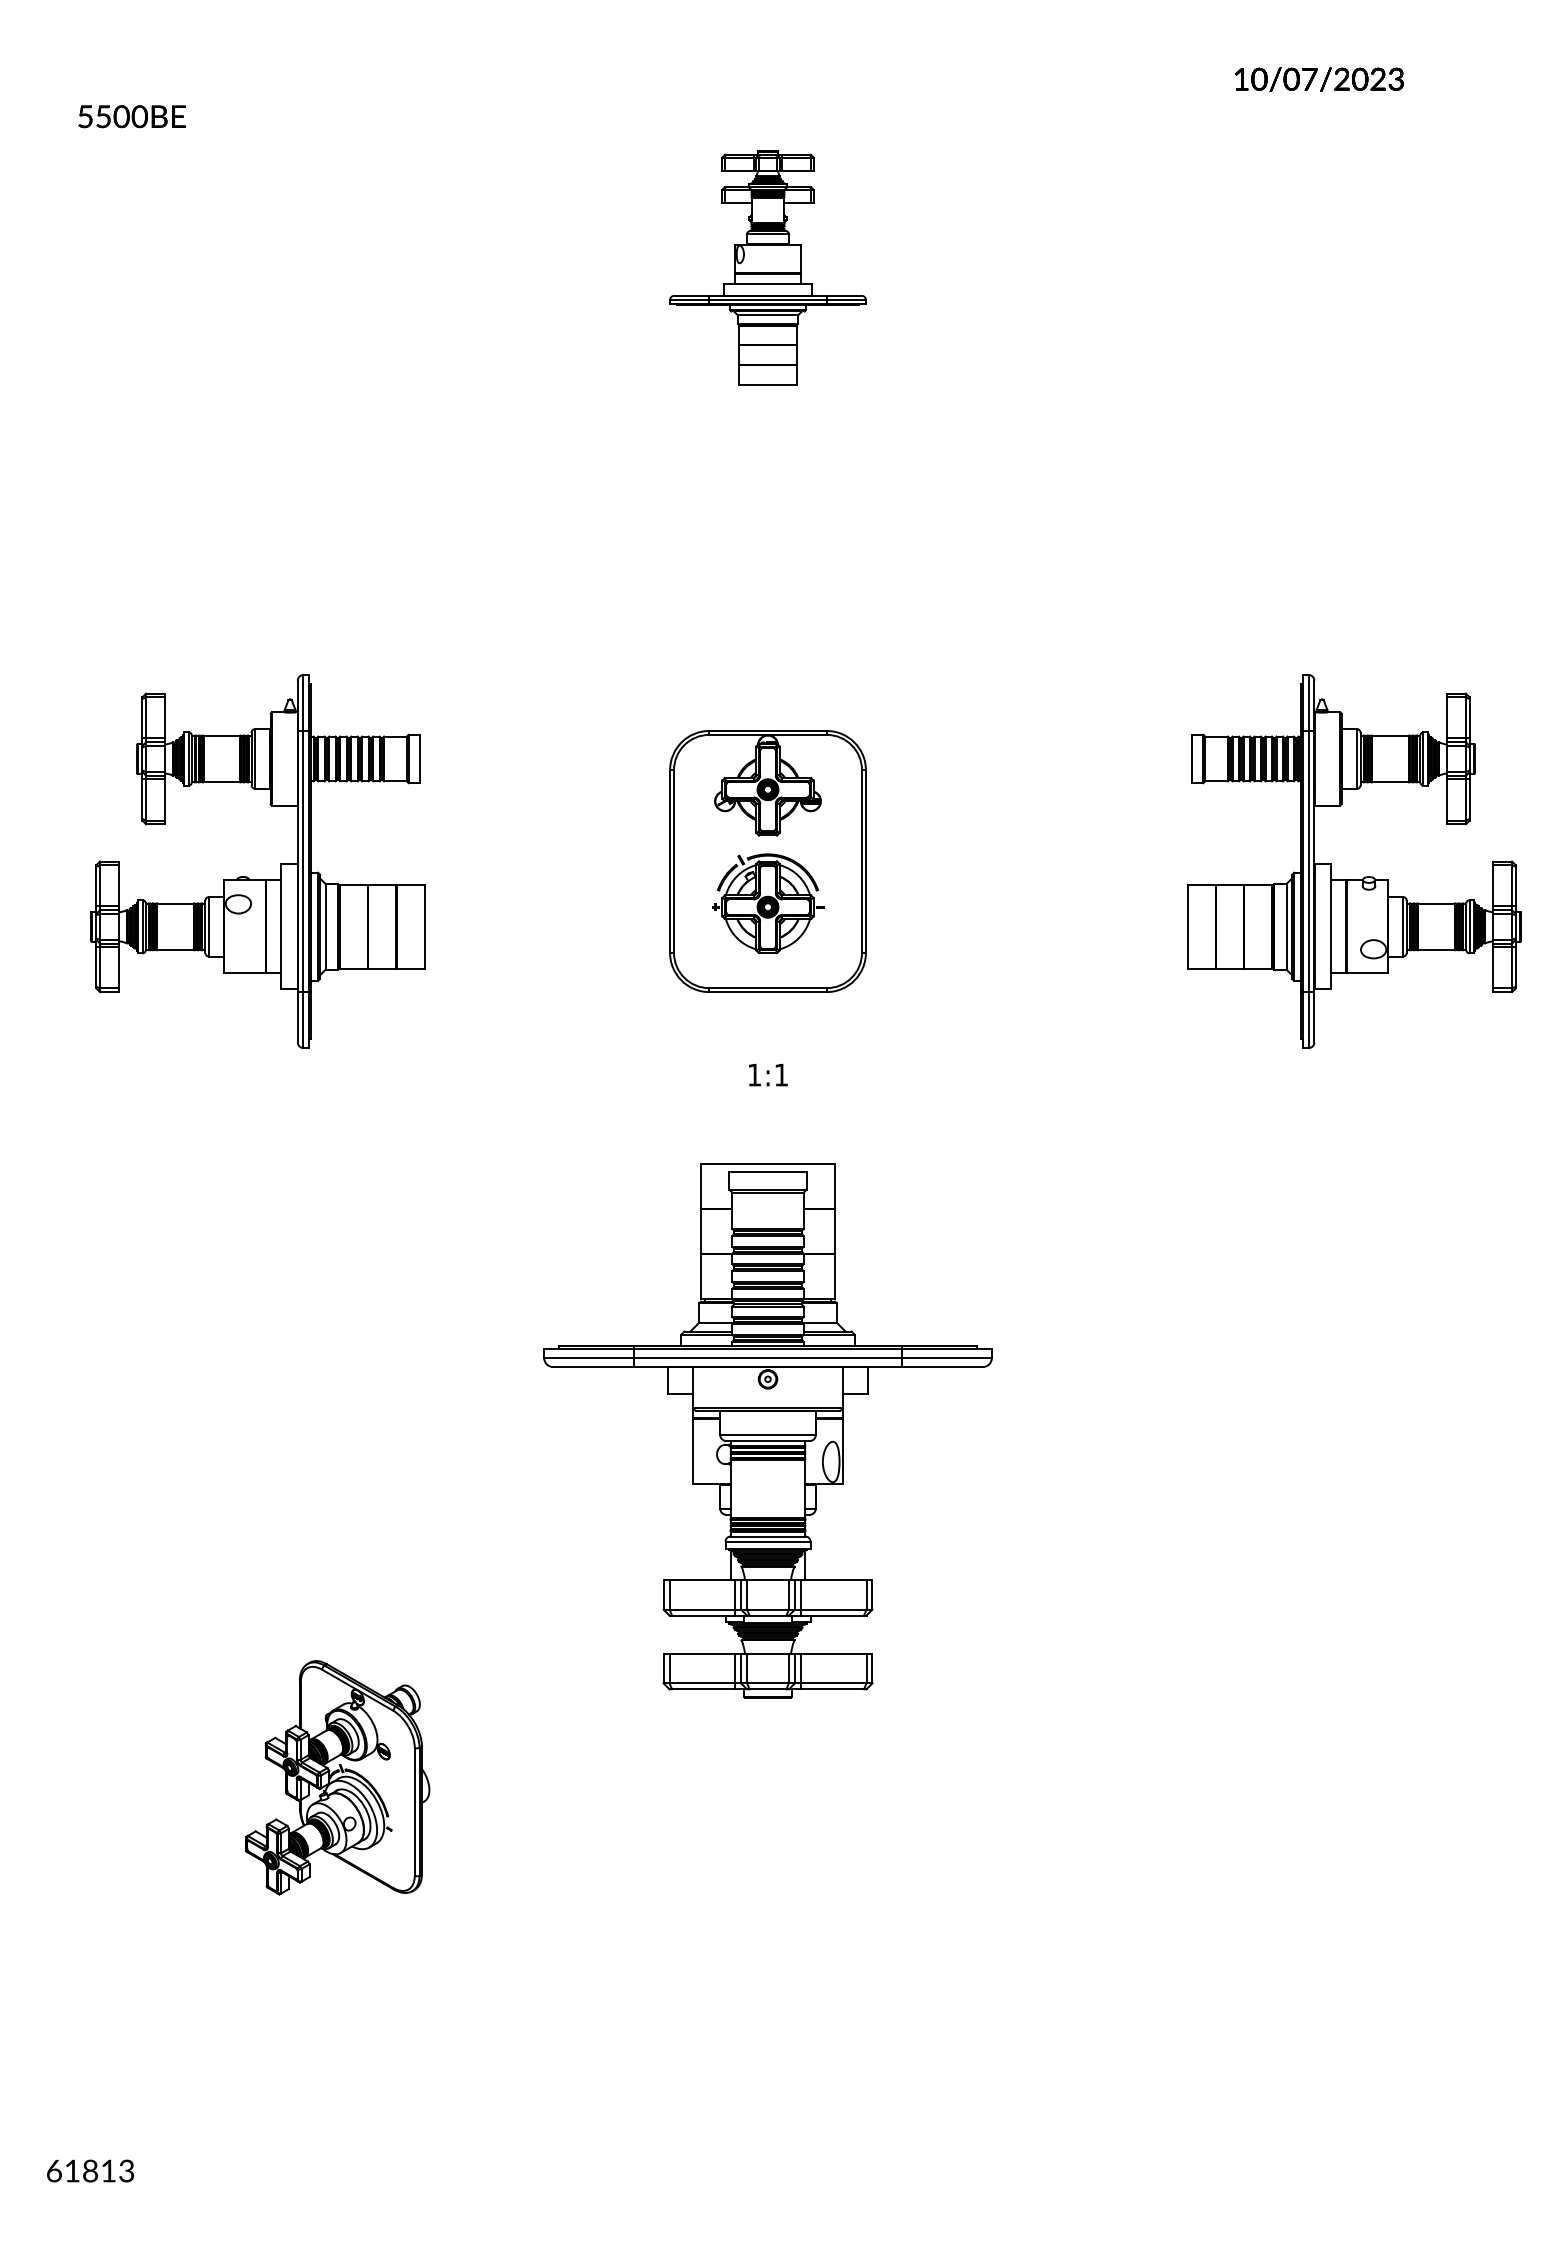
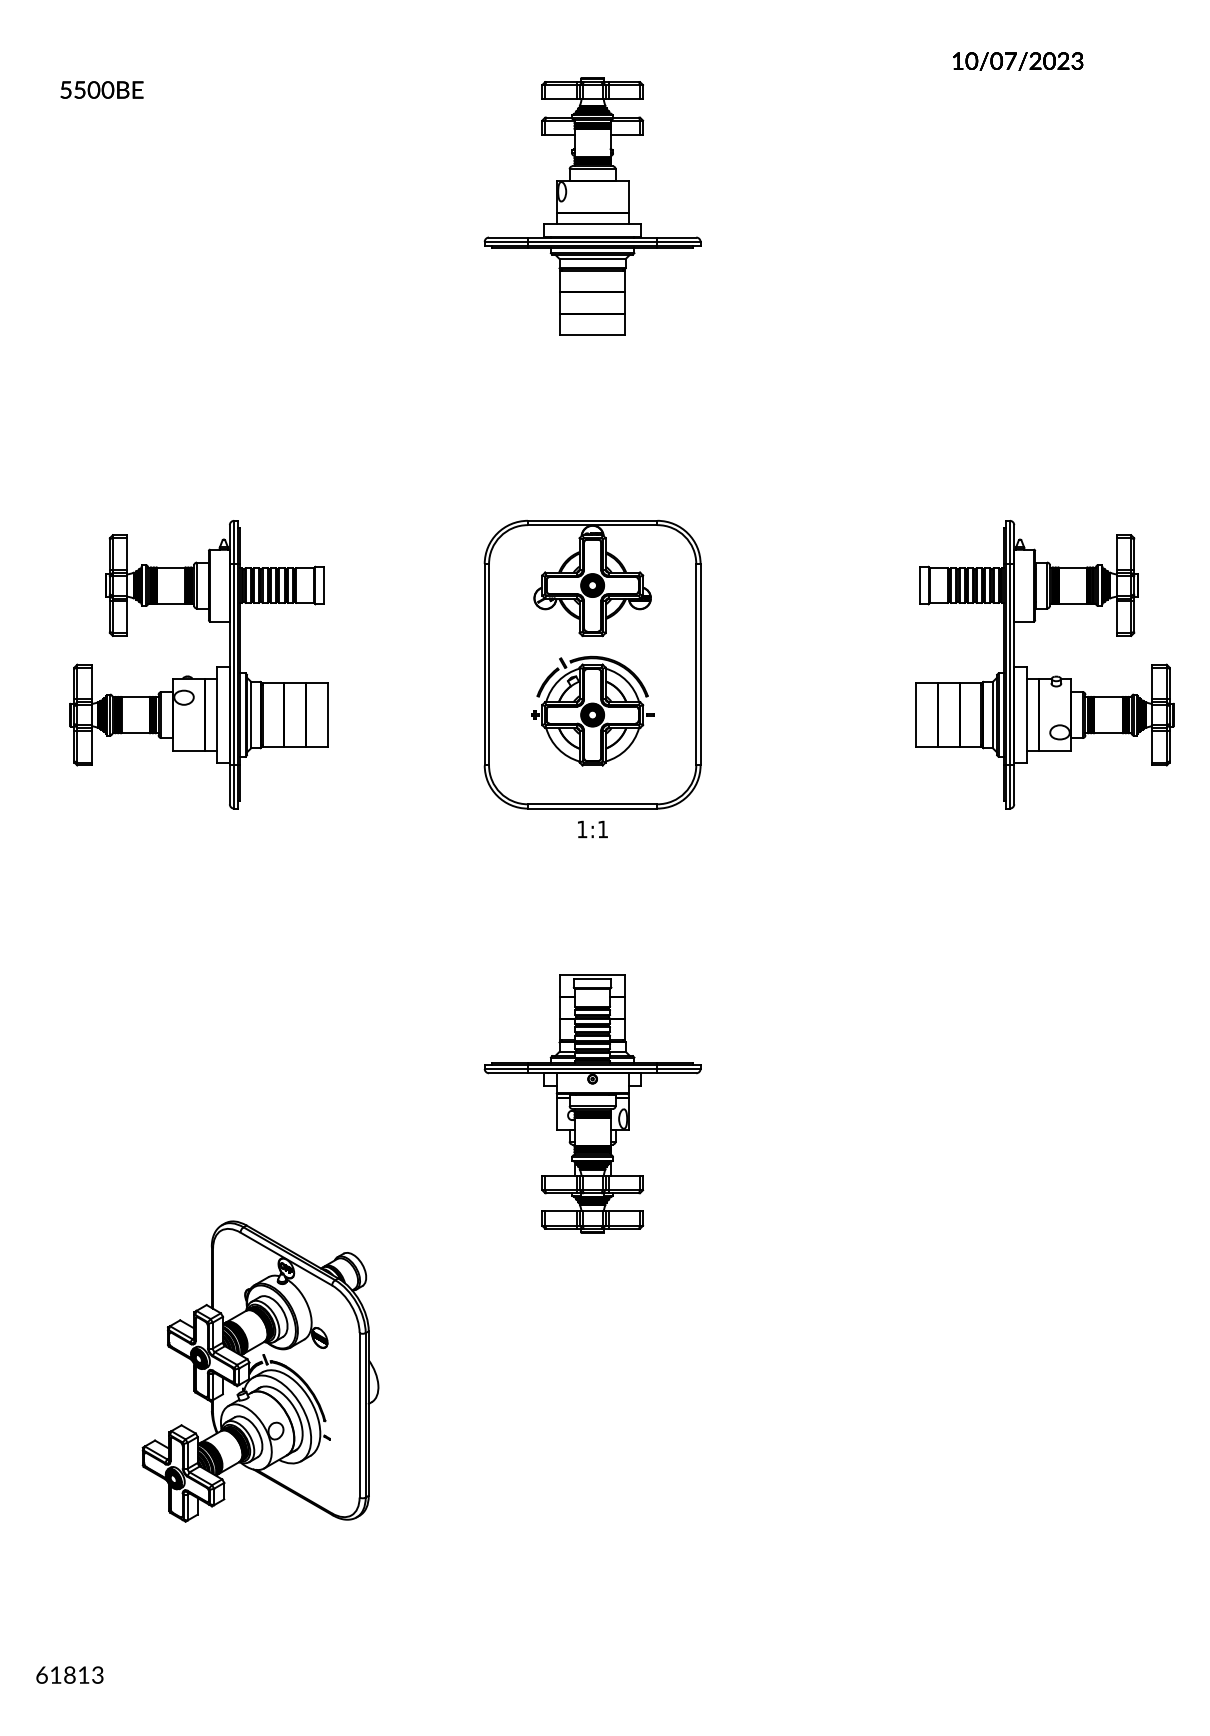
part: (767, 267) -> (592, 206), size x1.43
part: (767, 861) -> (592, 664), size x1.43
part: (767, 1430) -> (592, 1103), size x0.62
part: (337, 1777) -> (260, 1371), size x1.67

